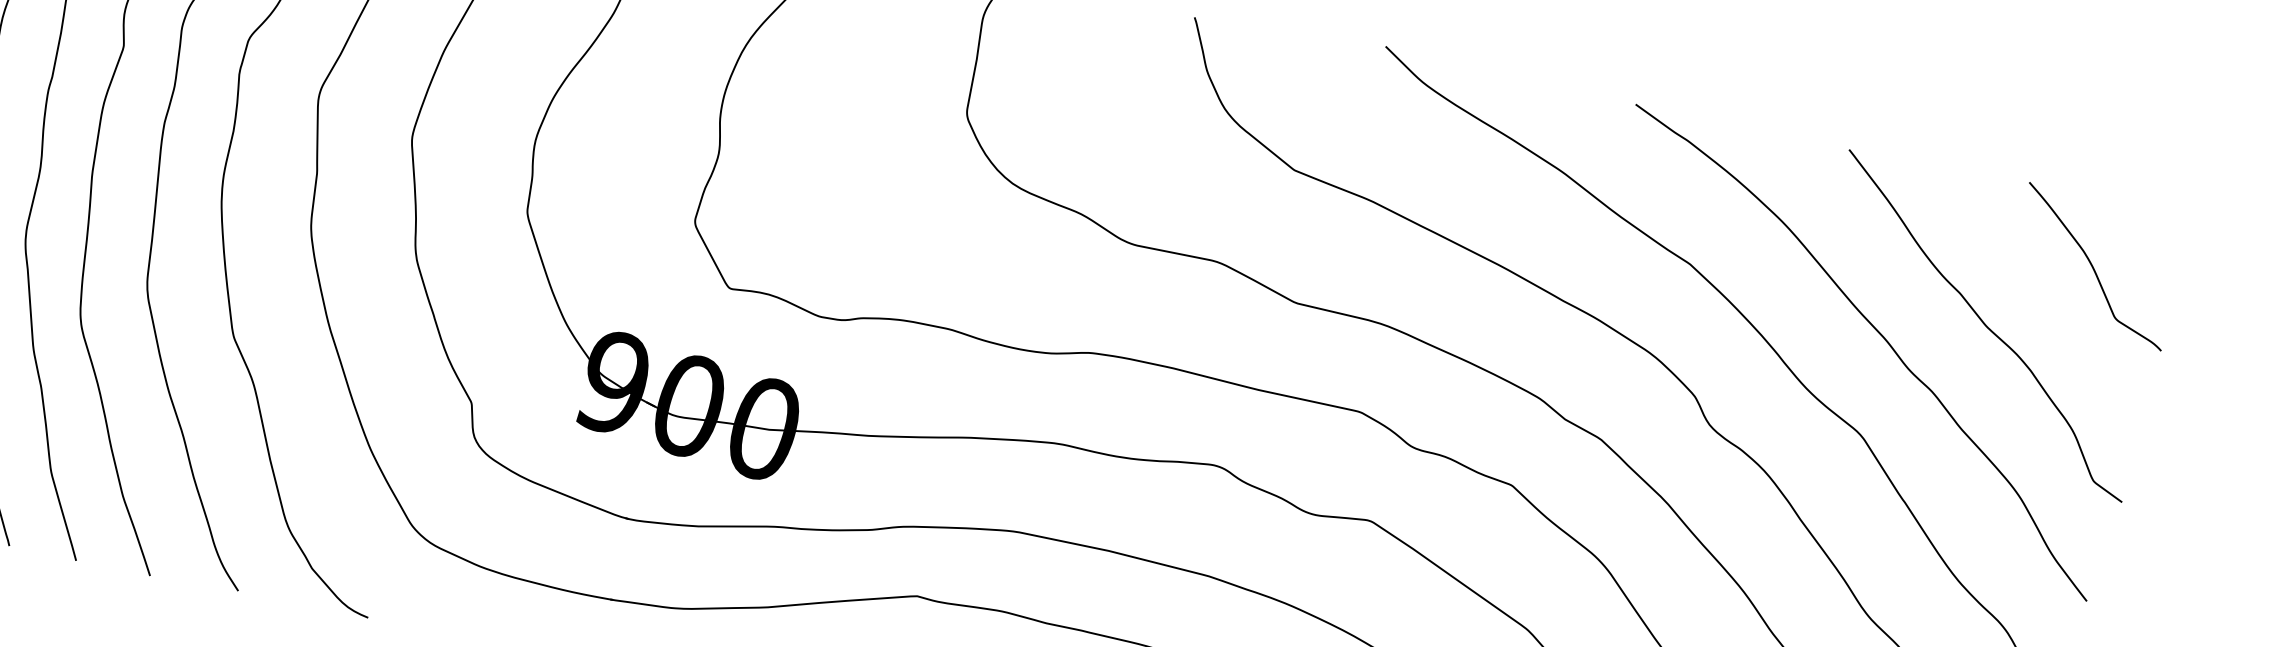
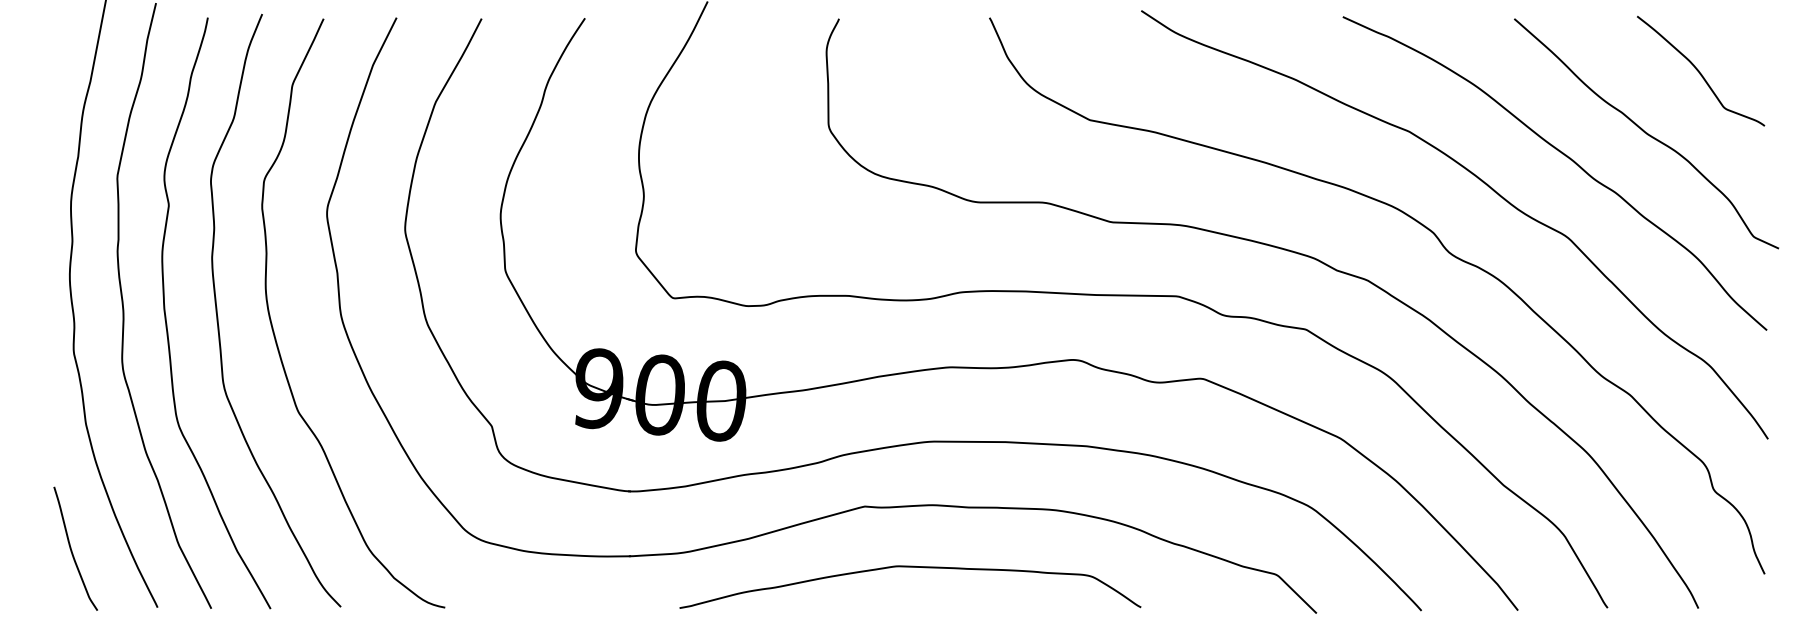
curve: (2093, 265) -> (1699, 70), moved

